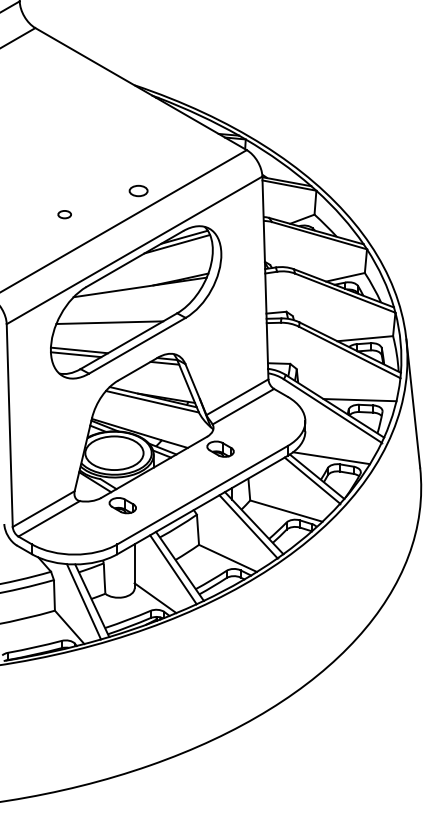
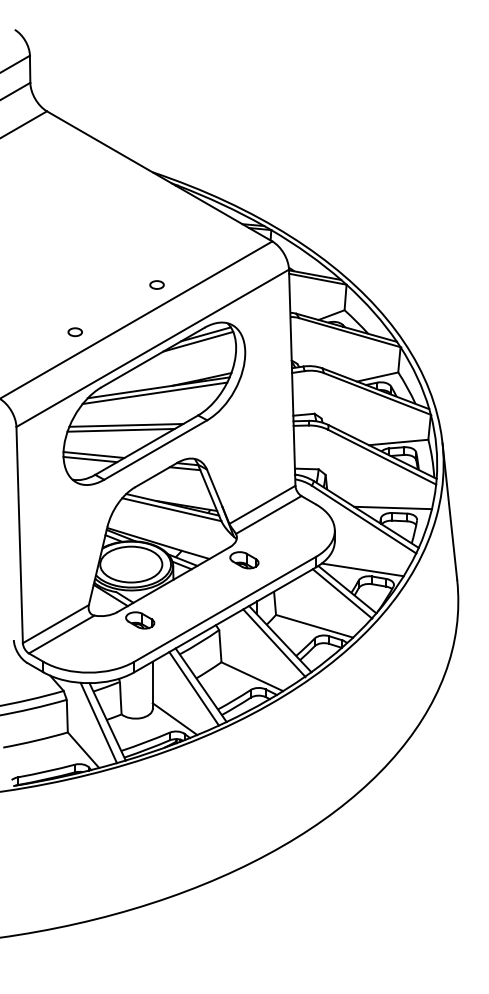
part: (138, 190) -> (156, 284), size x0.71
part: (63, 214) -> (74, 332), moved
line: (136, 292) -> (154, 393), added
line: (104, 326) -> (120, 429), added

